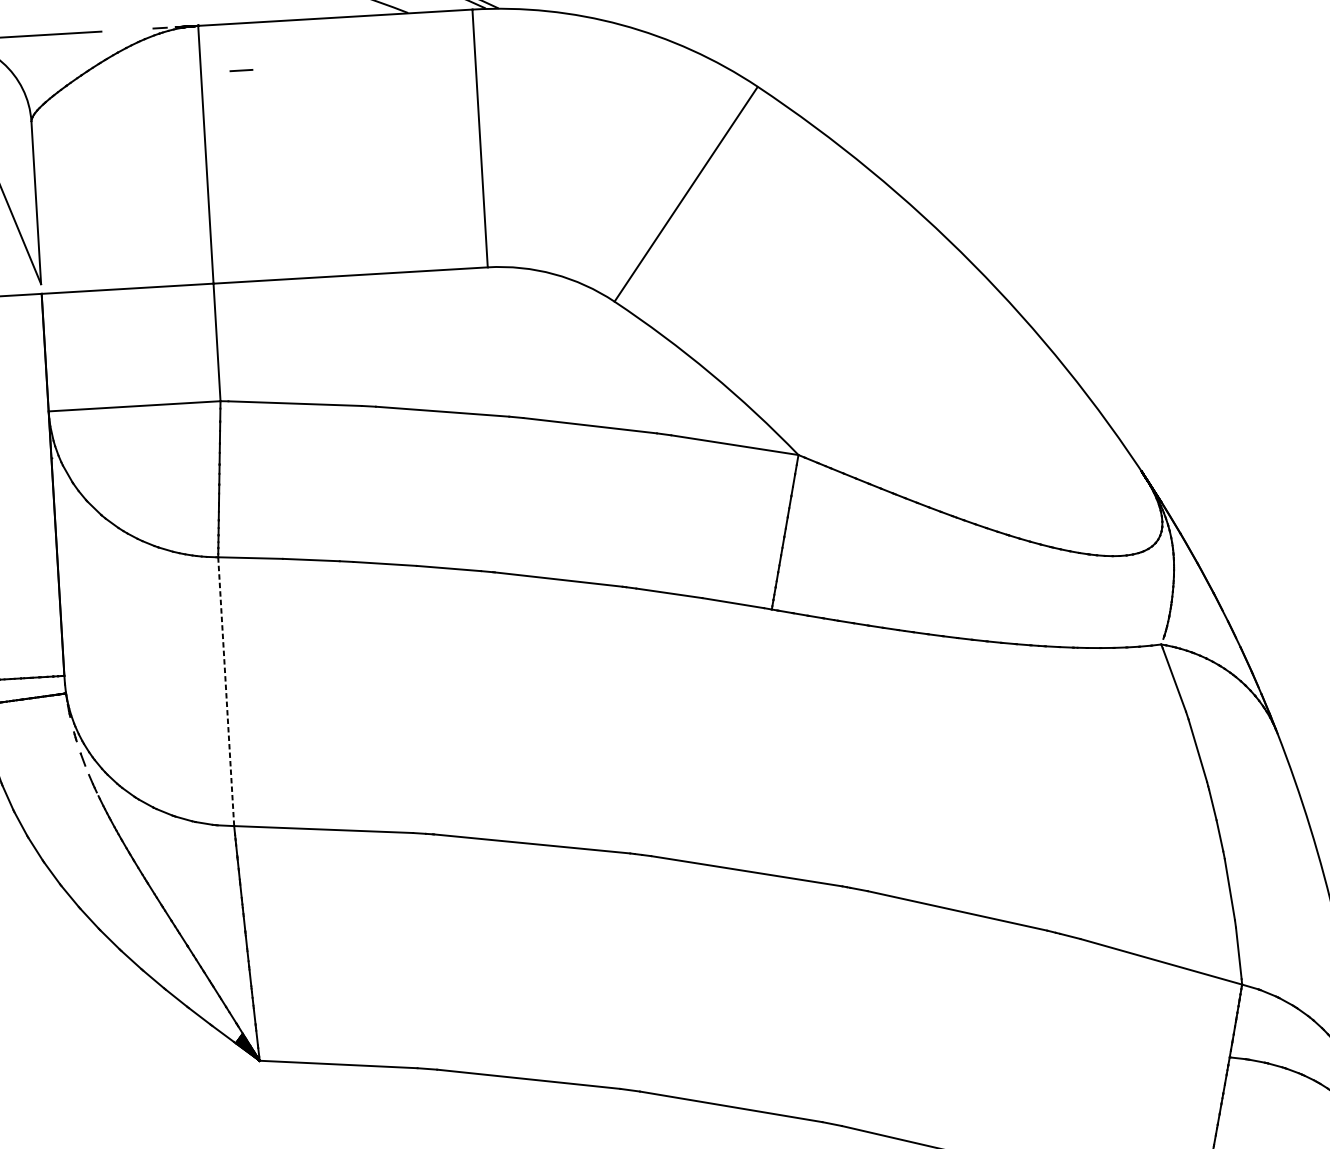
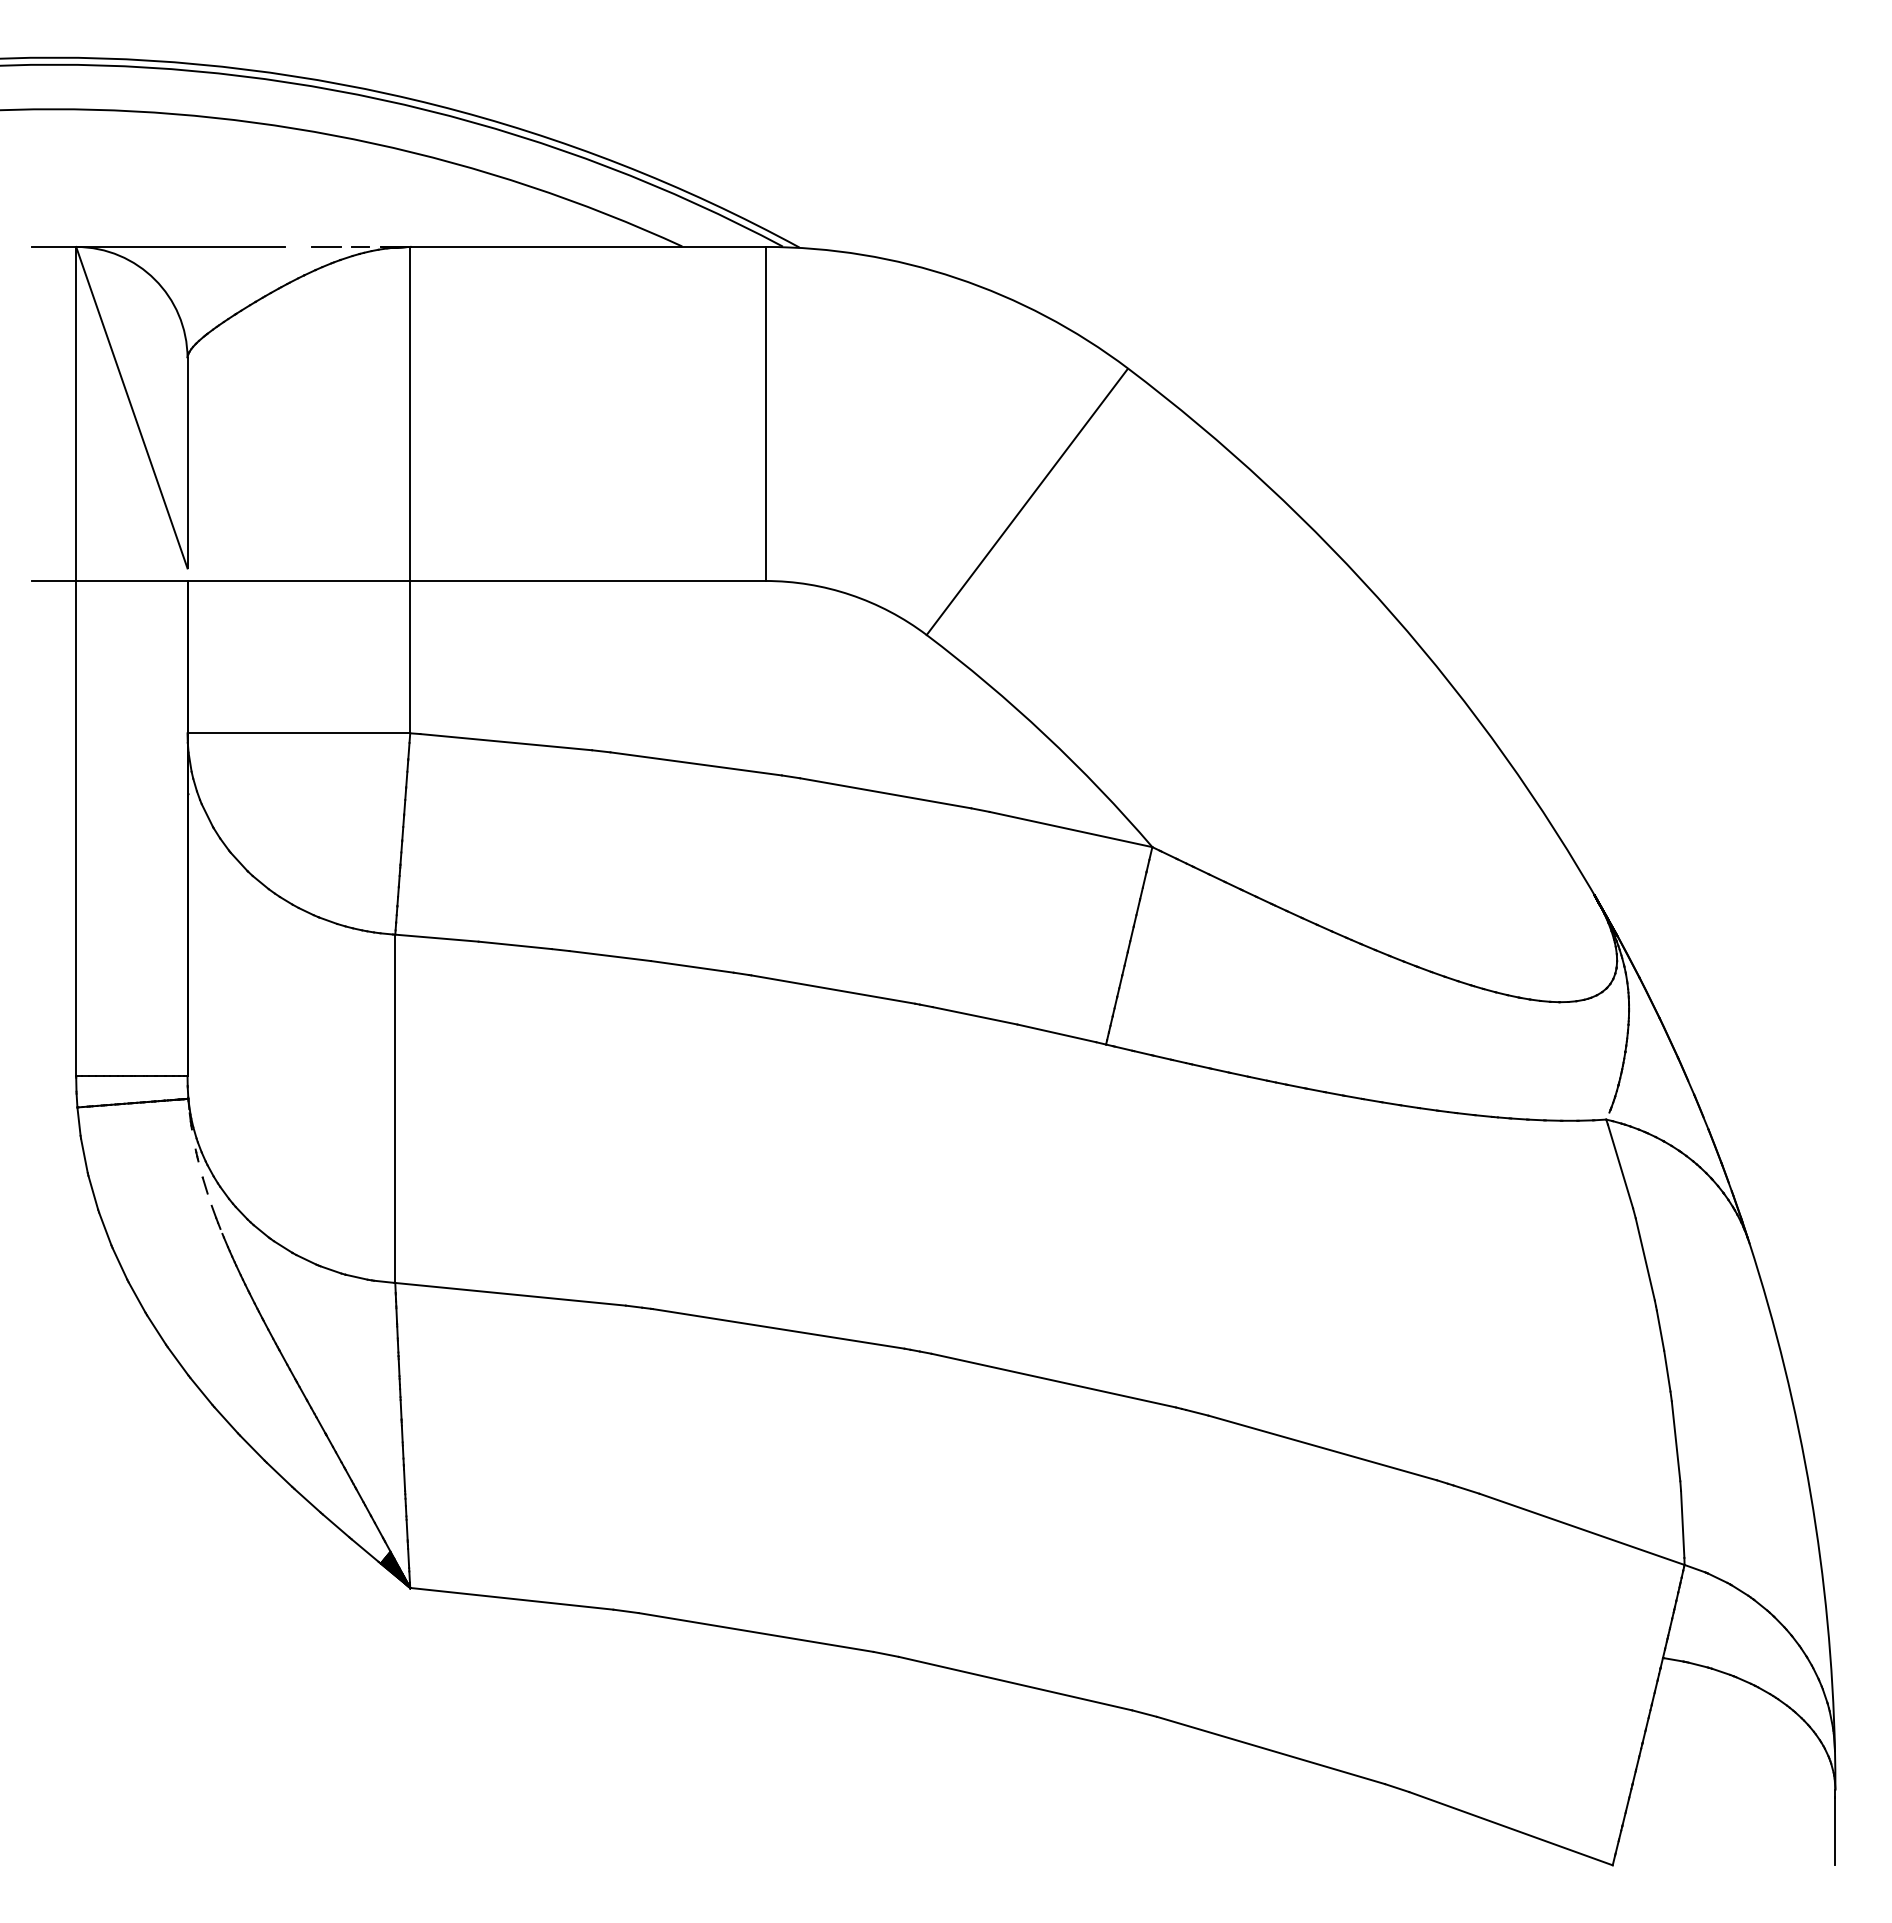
line: (241, 70) -> (326, 246), moved
line: (226, 692) -> (395, 1109), dashed -> solid

